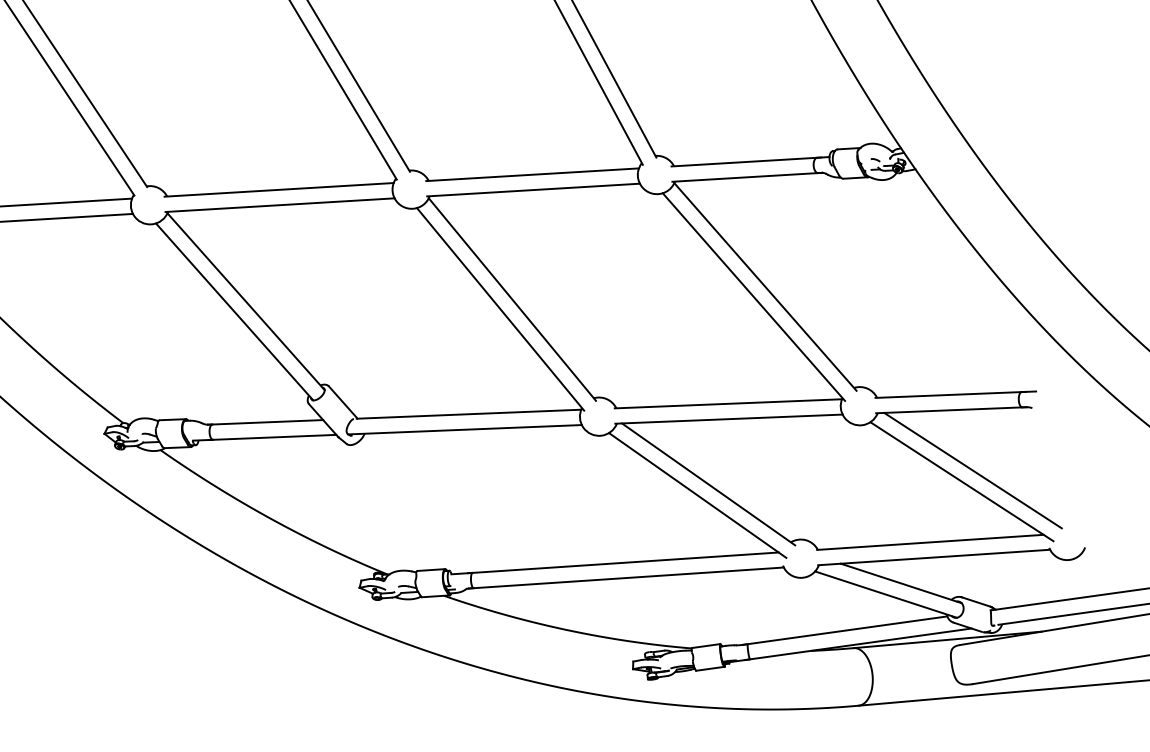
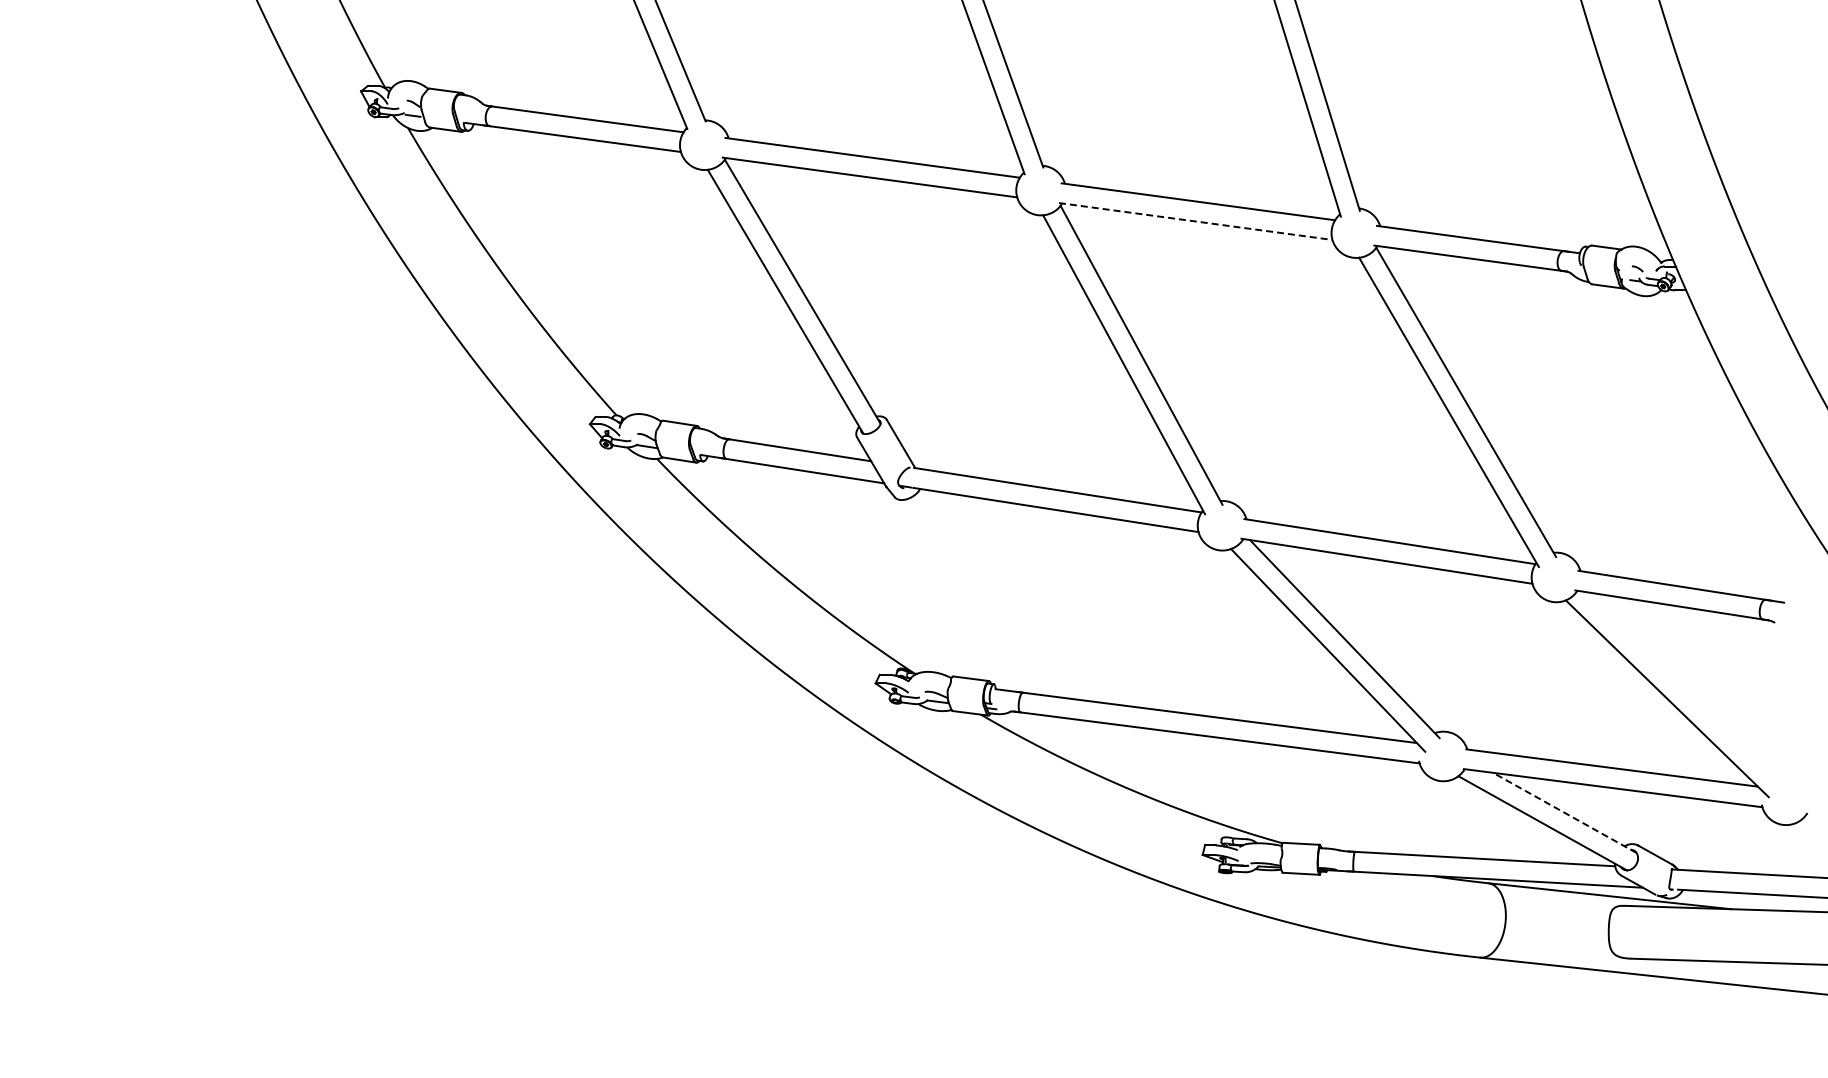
line: (533, 190) -> (1195, 221), solid -> dashed
line: (972, 470) -> (1683, 687), removed
line: (900, 583) -> (1564, 812), solid -> dashed

